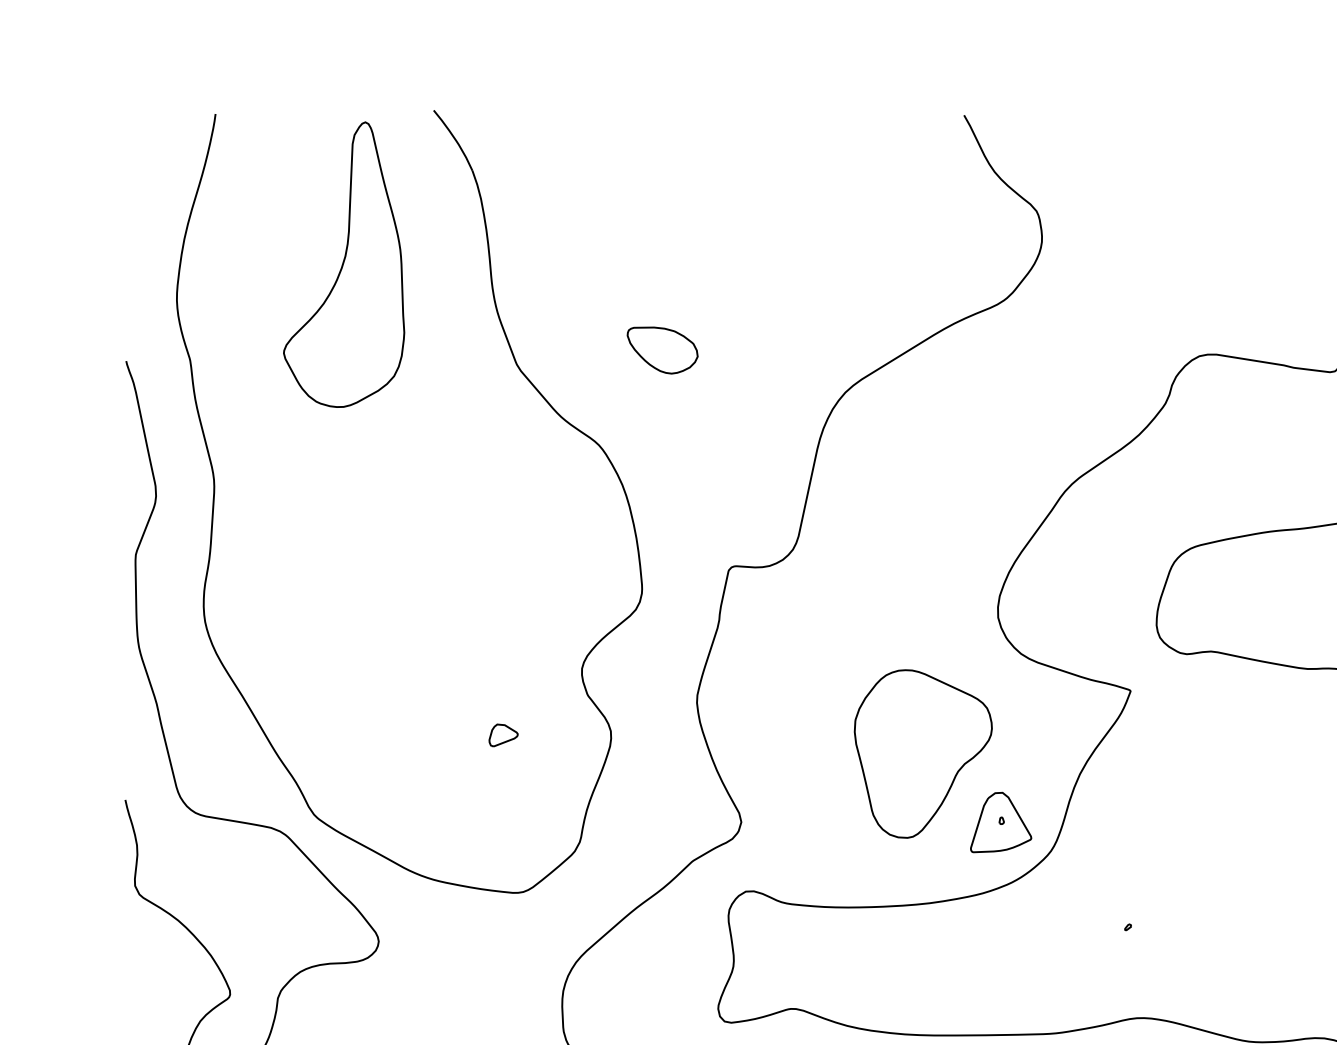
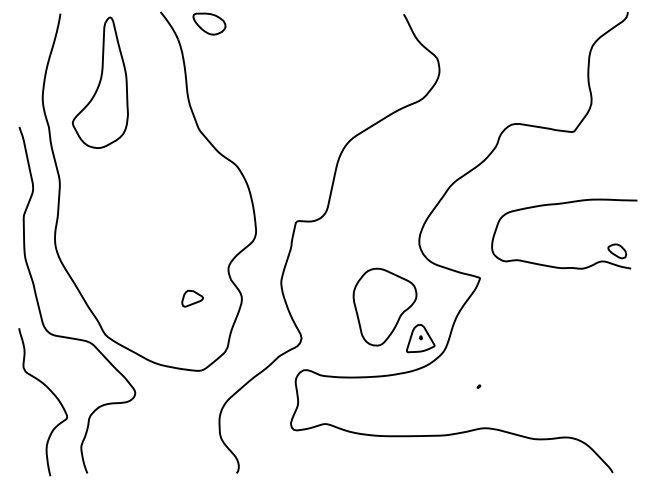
part: (342, 264) -> (99, 82), moved
part: (662, 349) -> (209, 23), moved
part: (503, 735) -> (192, 298), size x1.6

